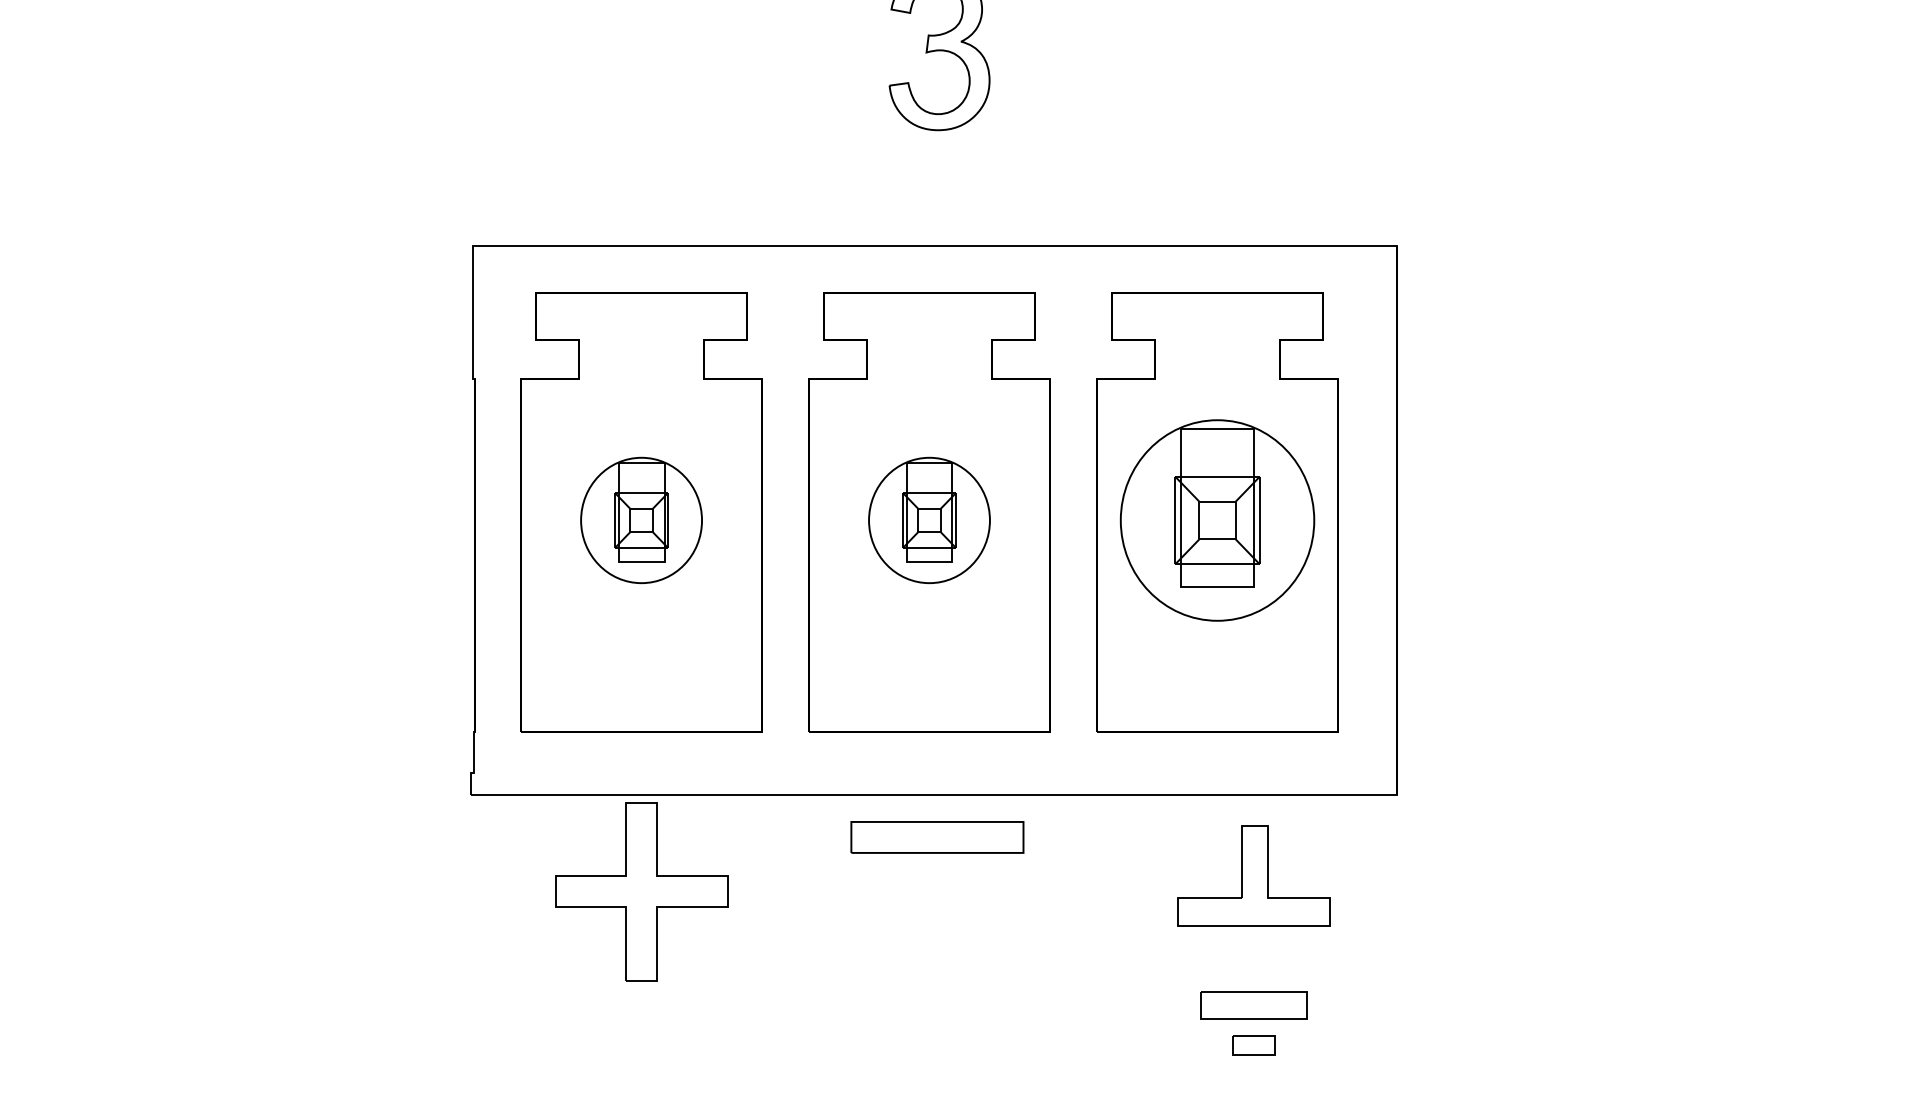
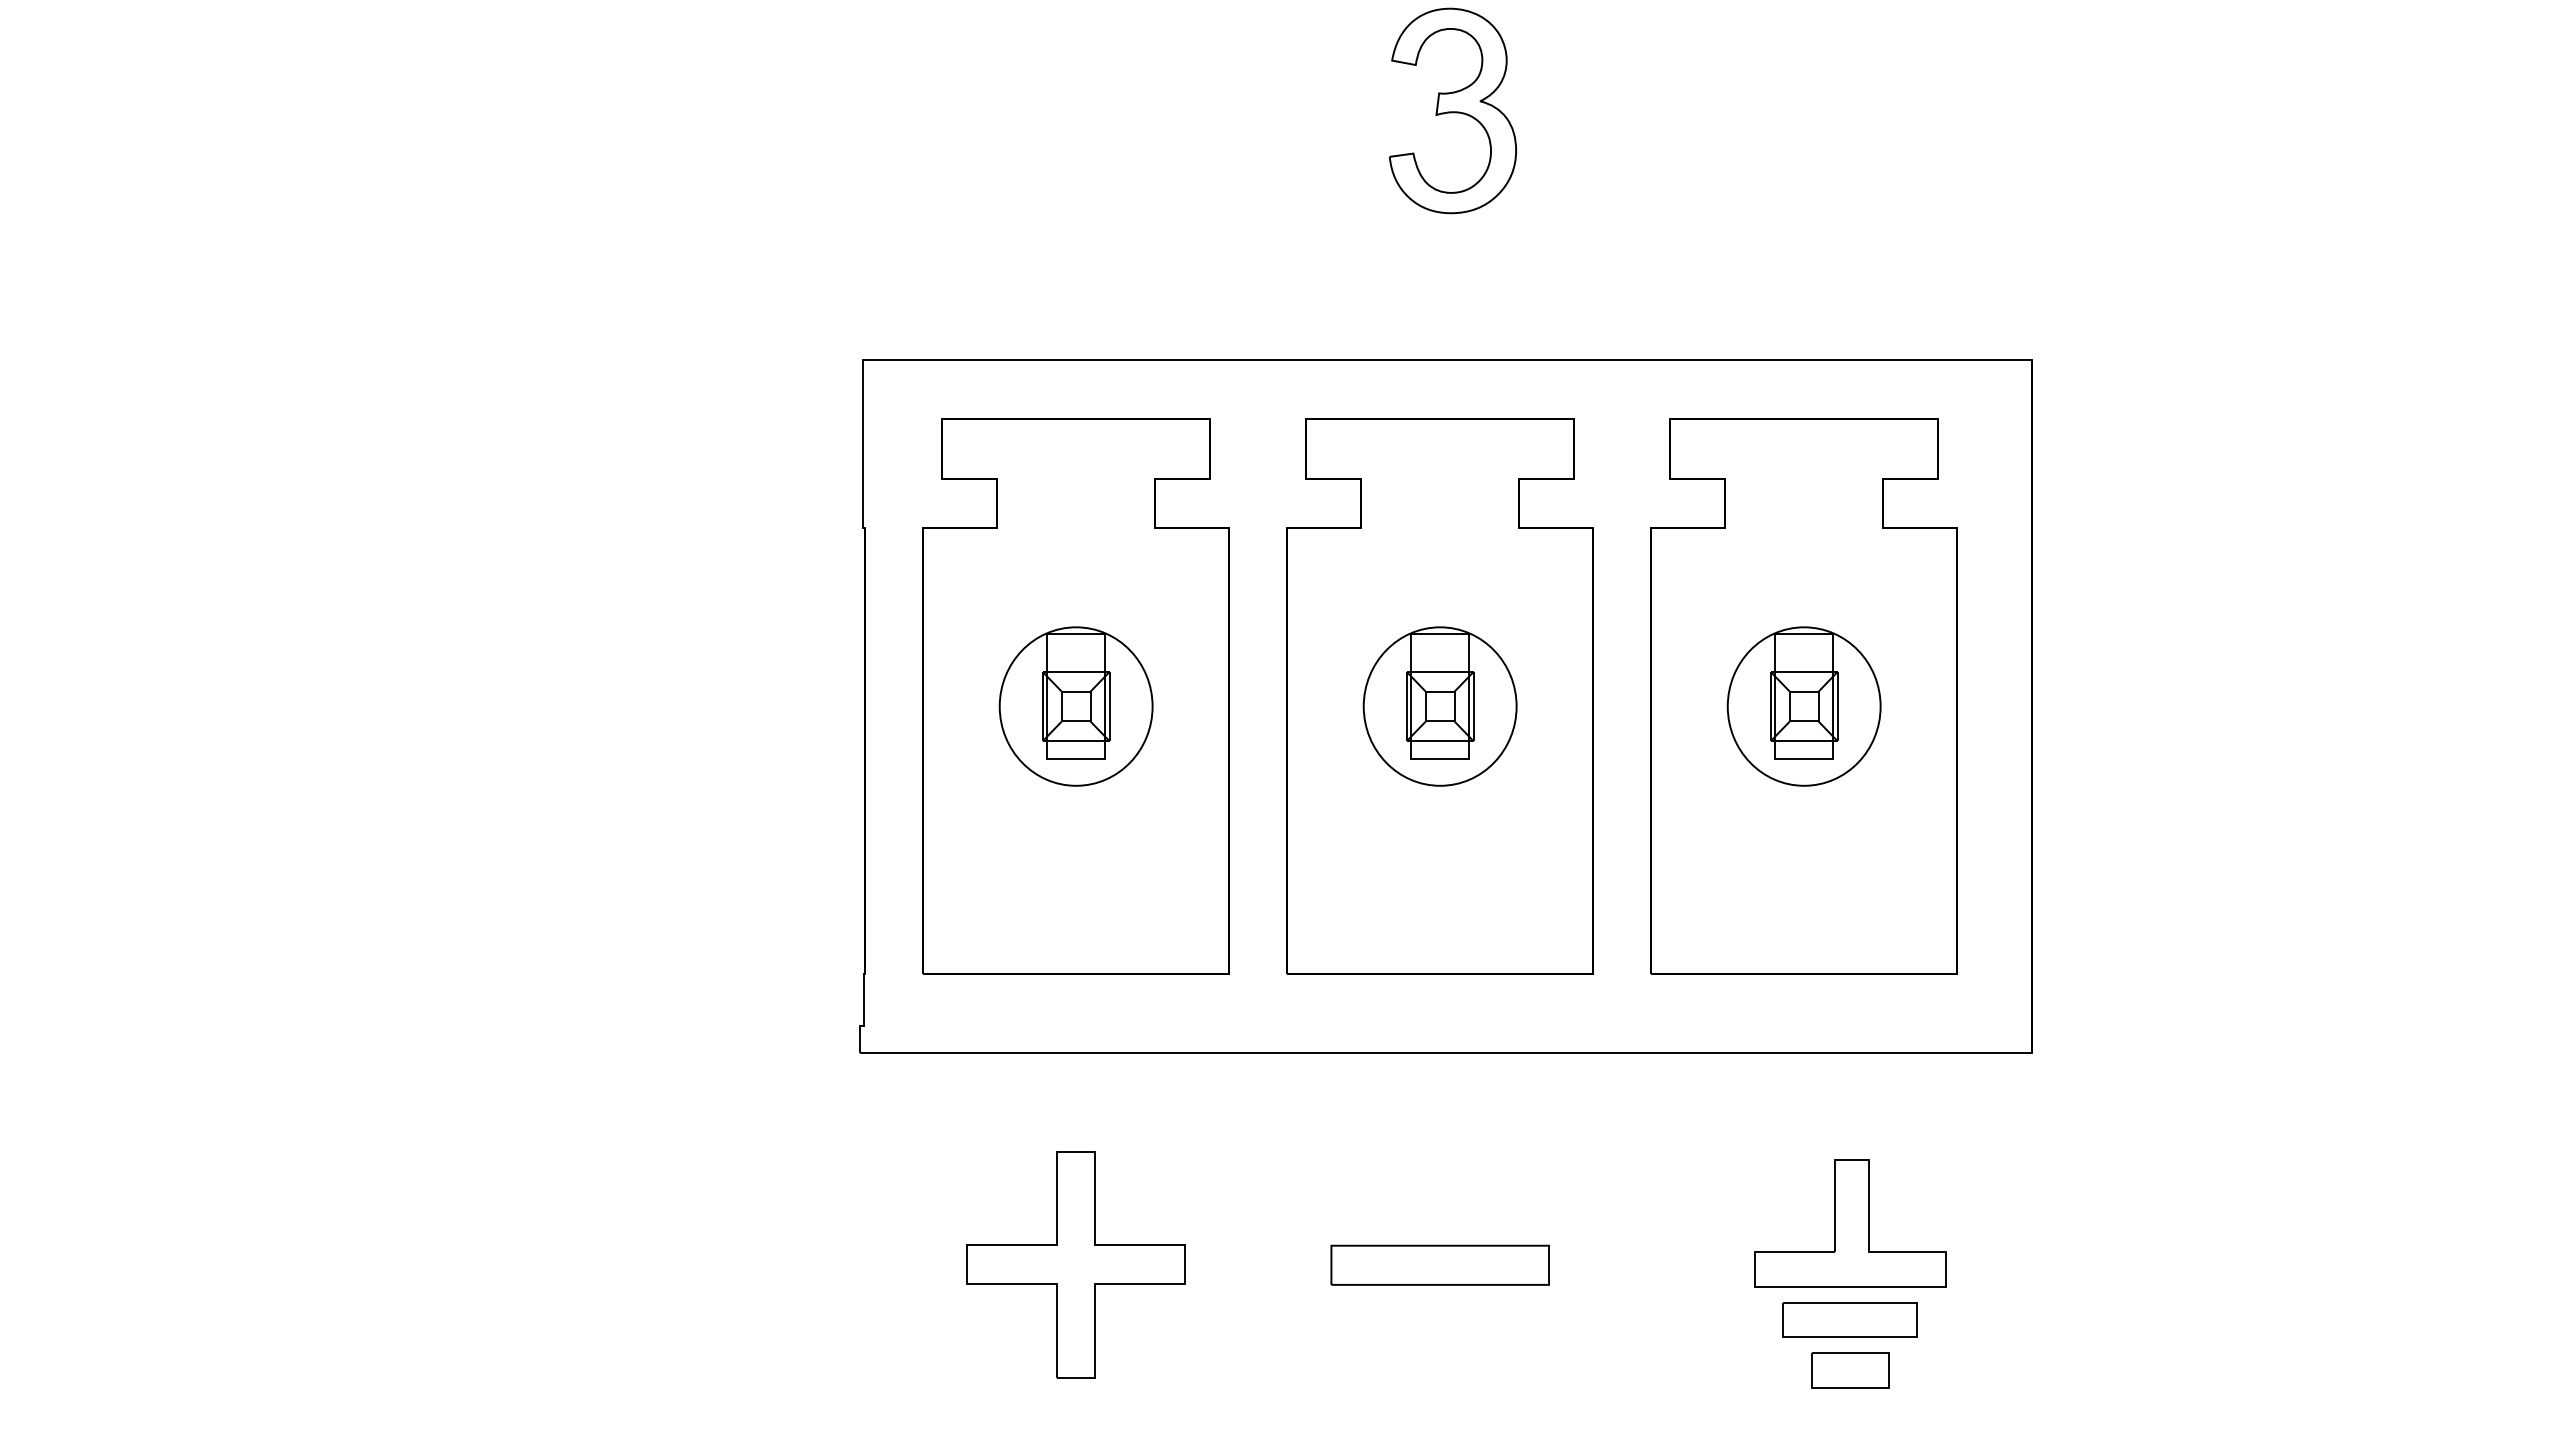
part: (1216, 520) -> (1803, 706), size x0.62
part: (936, 836) -> (1439, 1264), moved
part: (1254, 875) -> (1850, 1223), moved
part: (641, 891) -> (1075, 1264), moved
part: (1254, 1045) -> (1850, 1370), size x1.43

